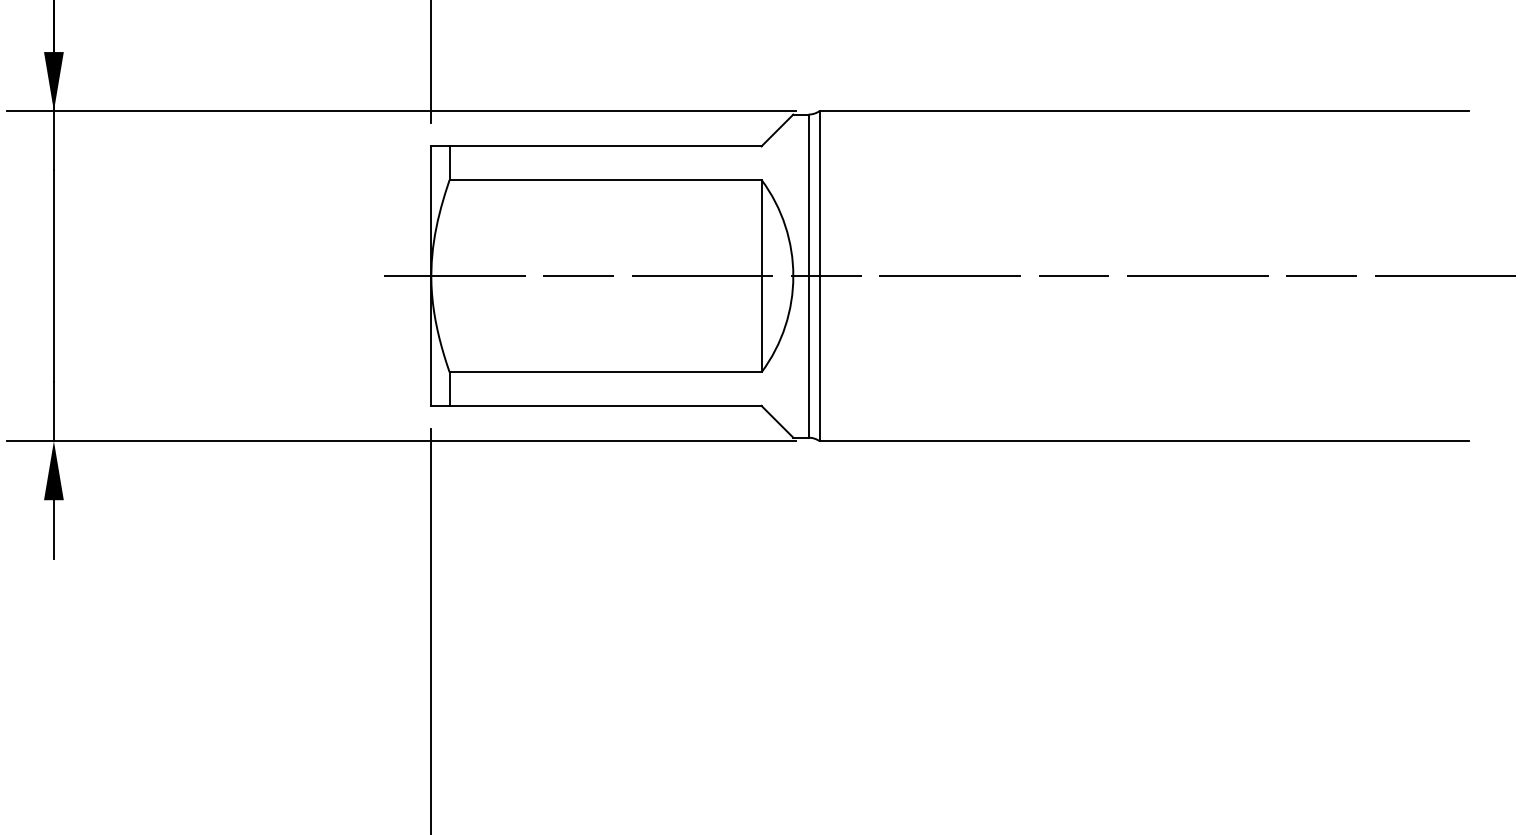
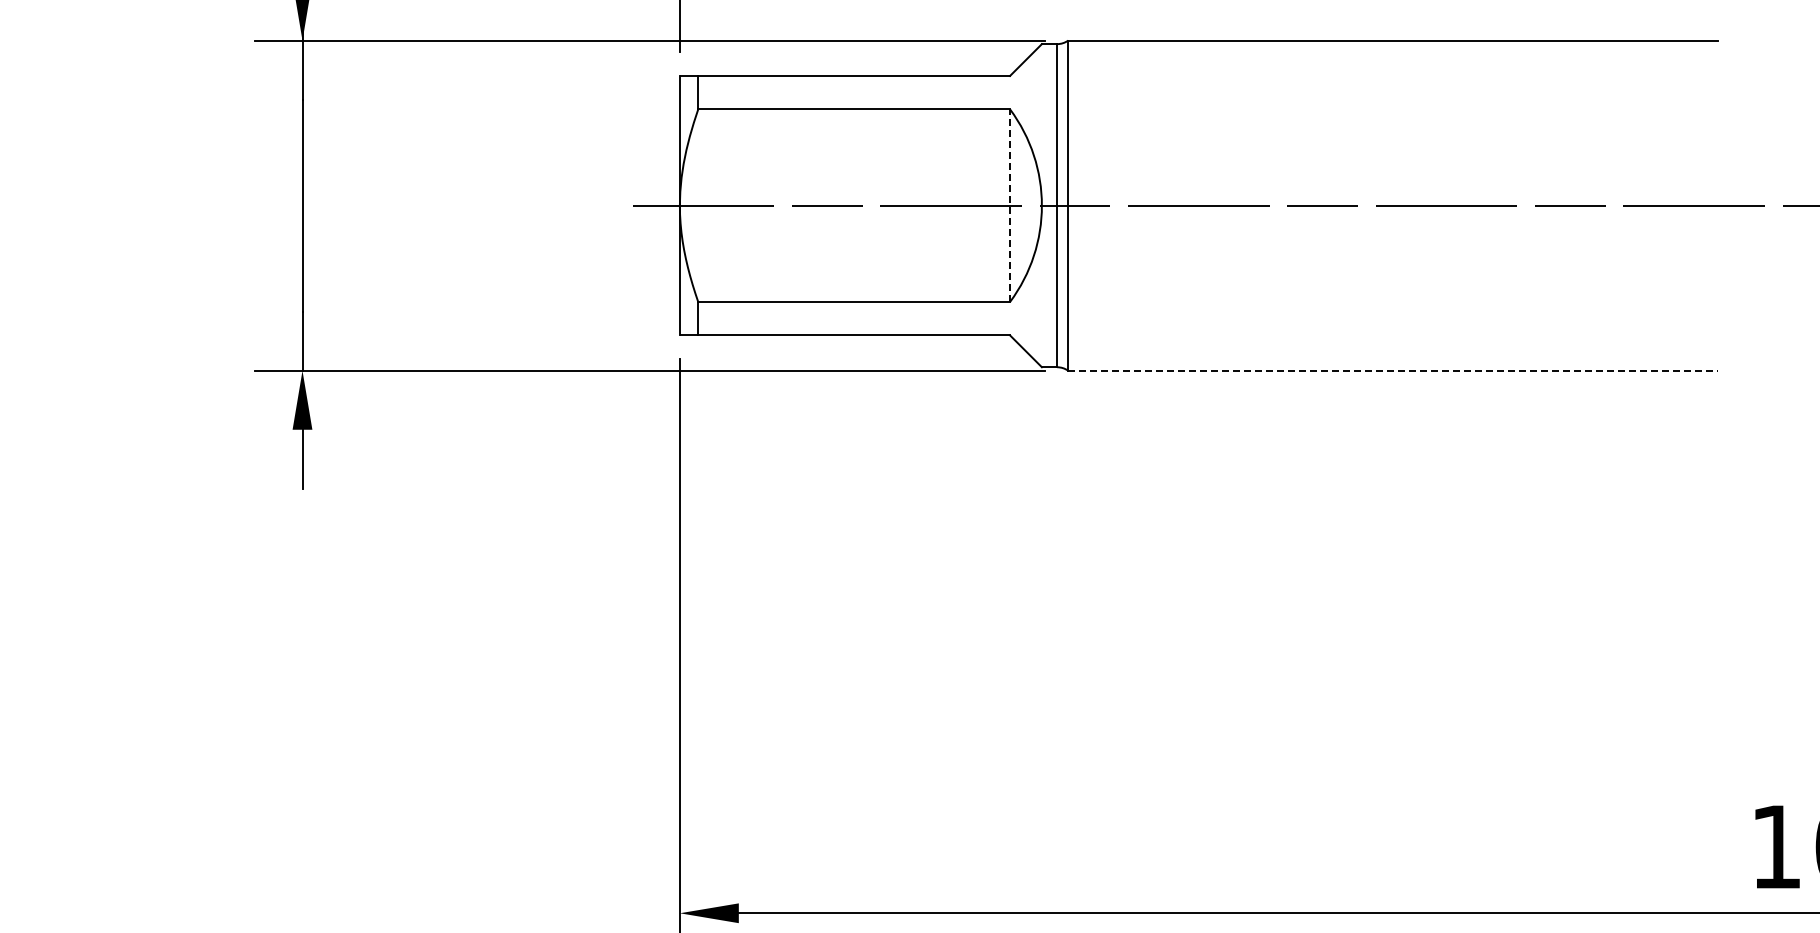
line: (761, 275) -> (1010, 205), solid -> dashed
line: (1143, 440) -> (1392, 370), solid -> dashed

